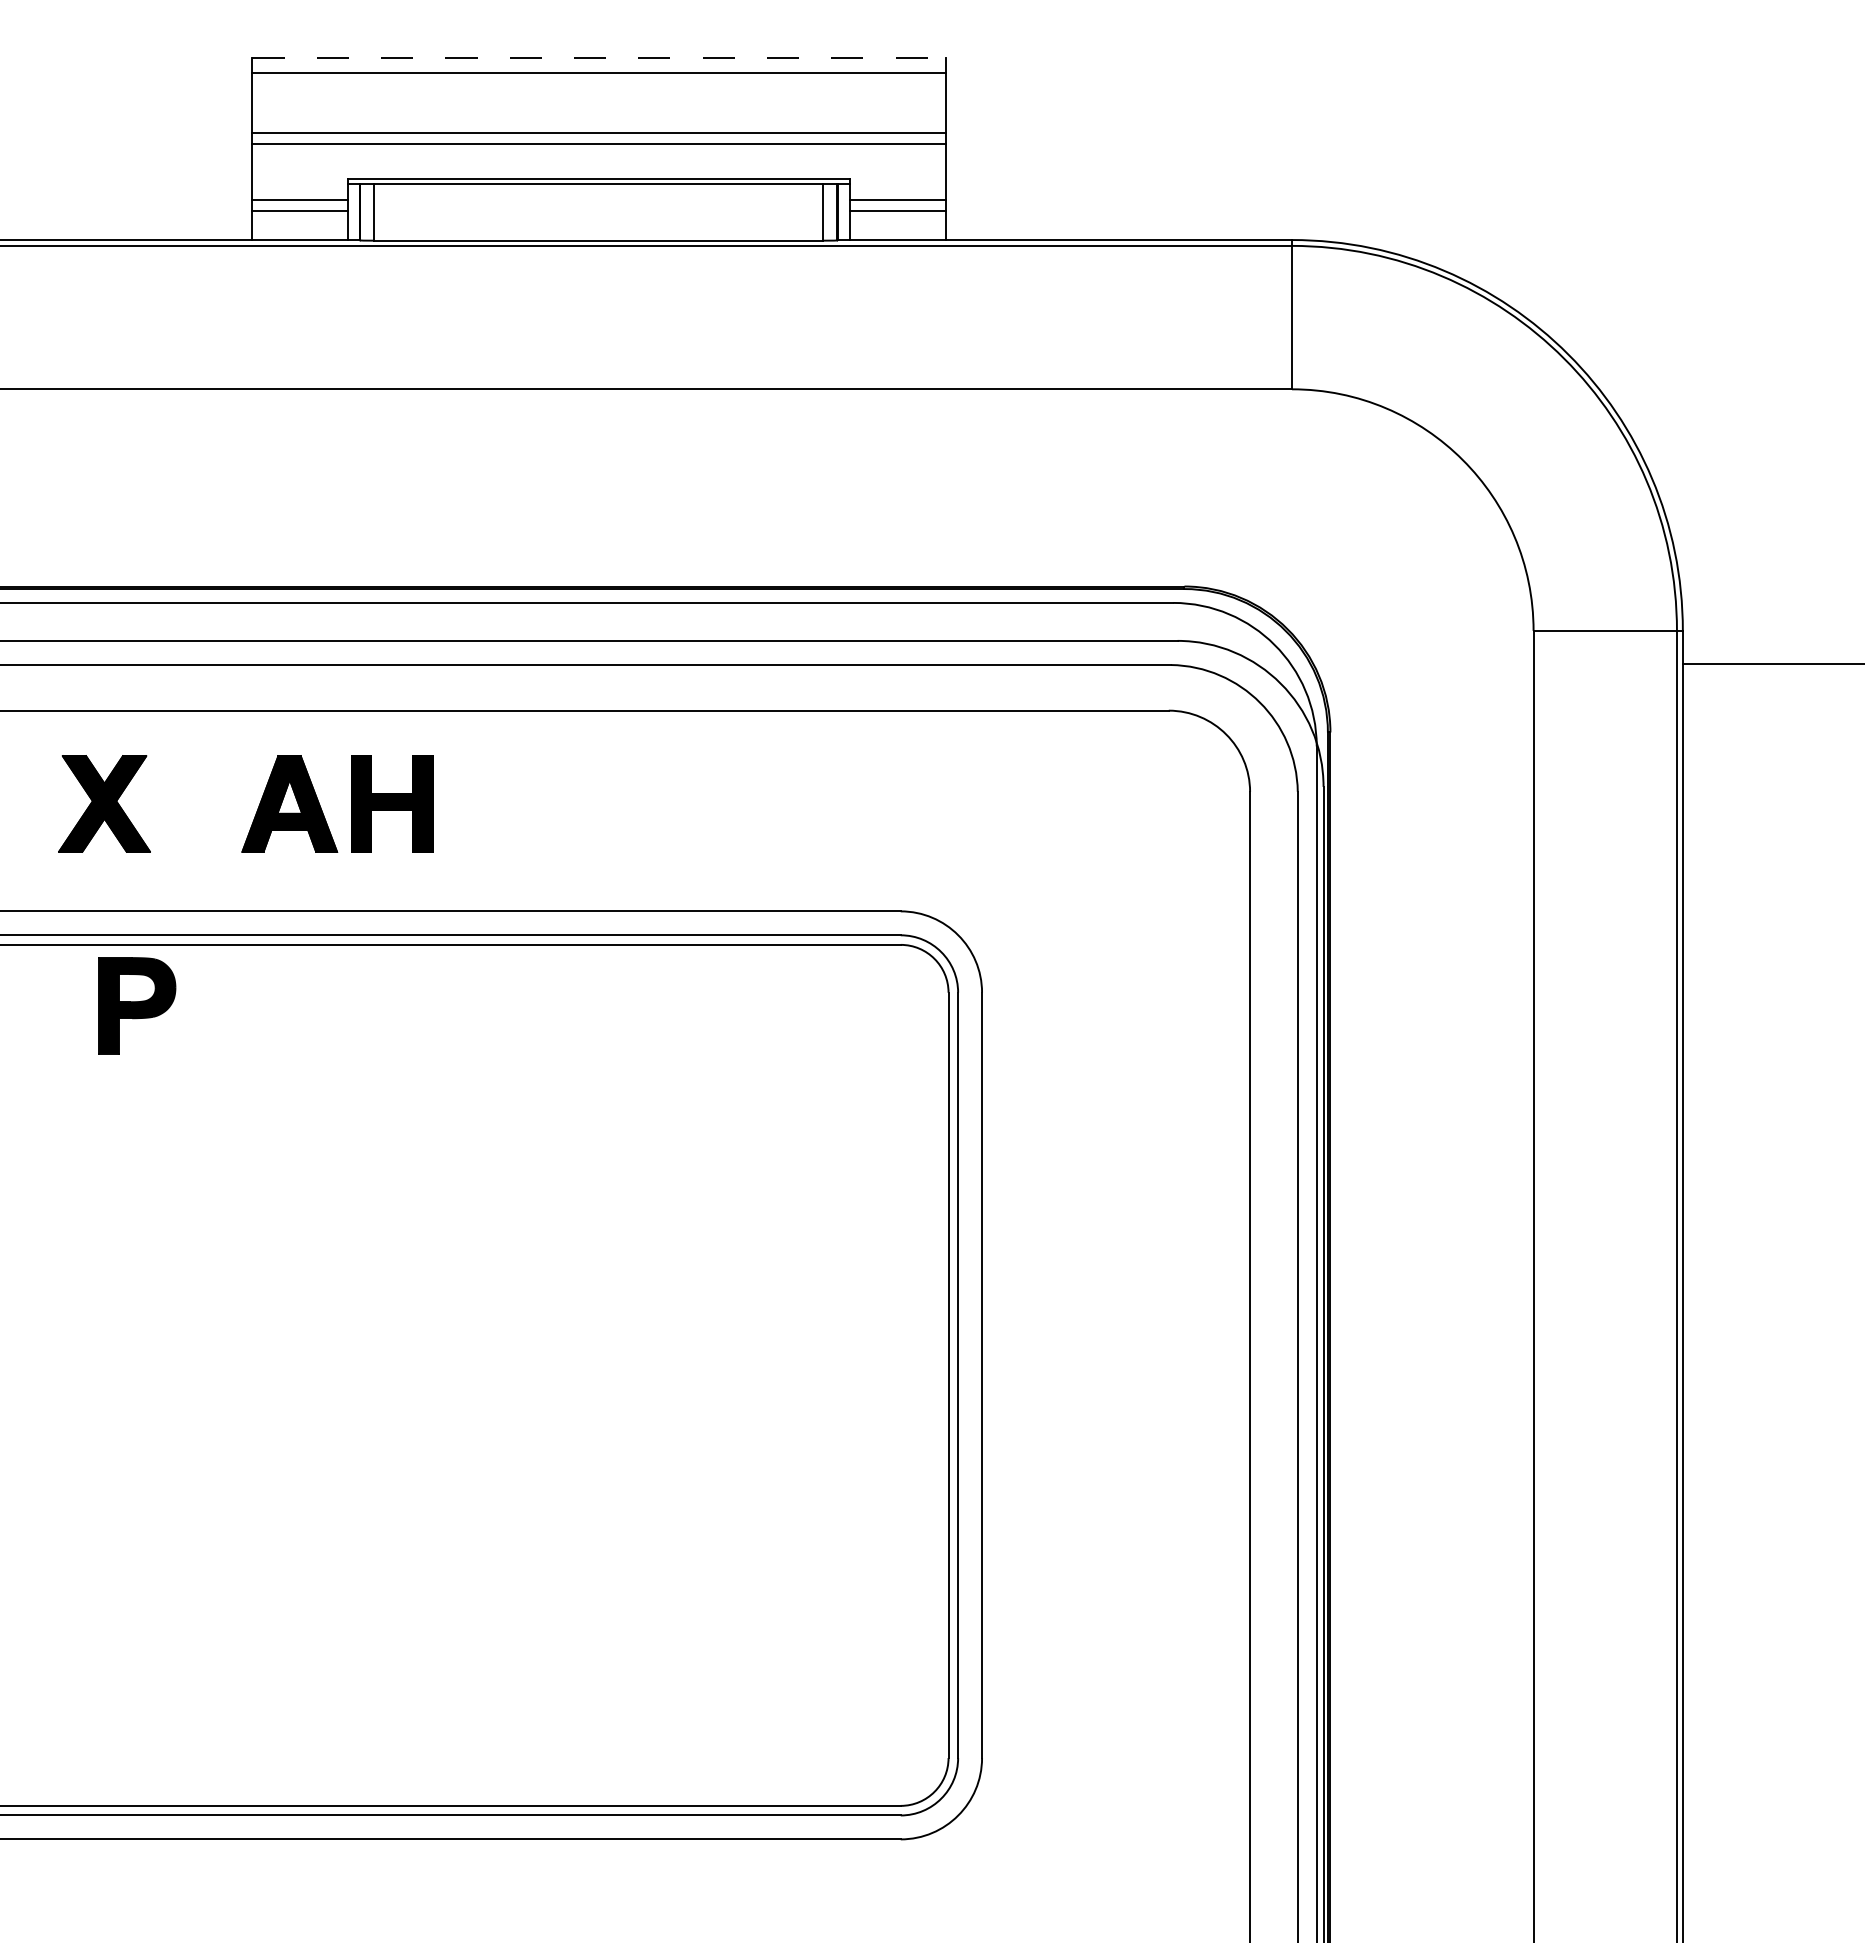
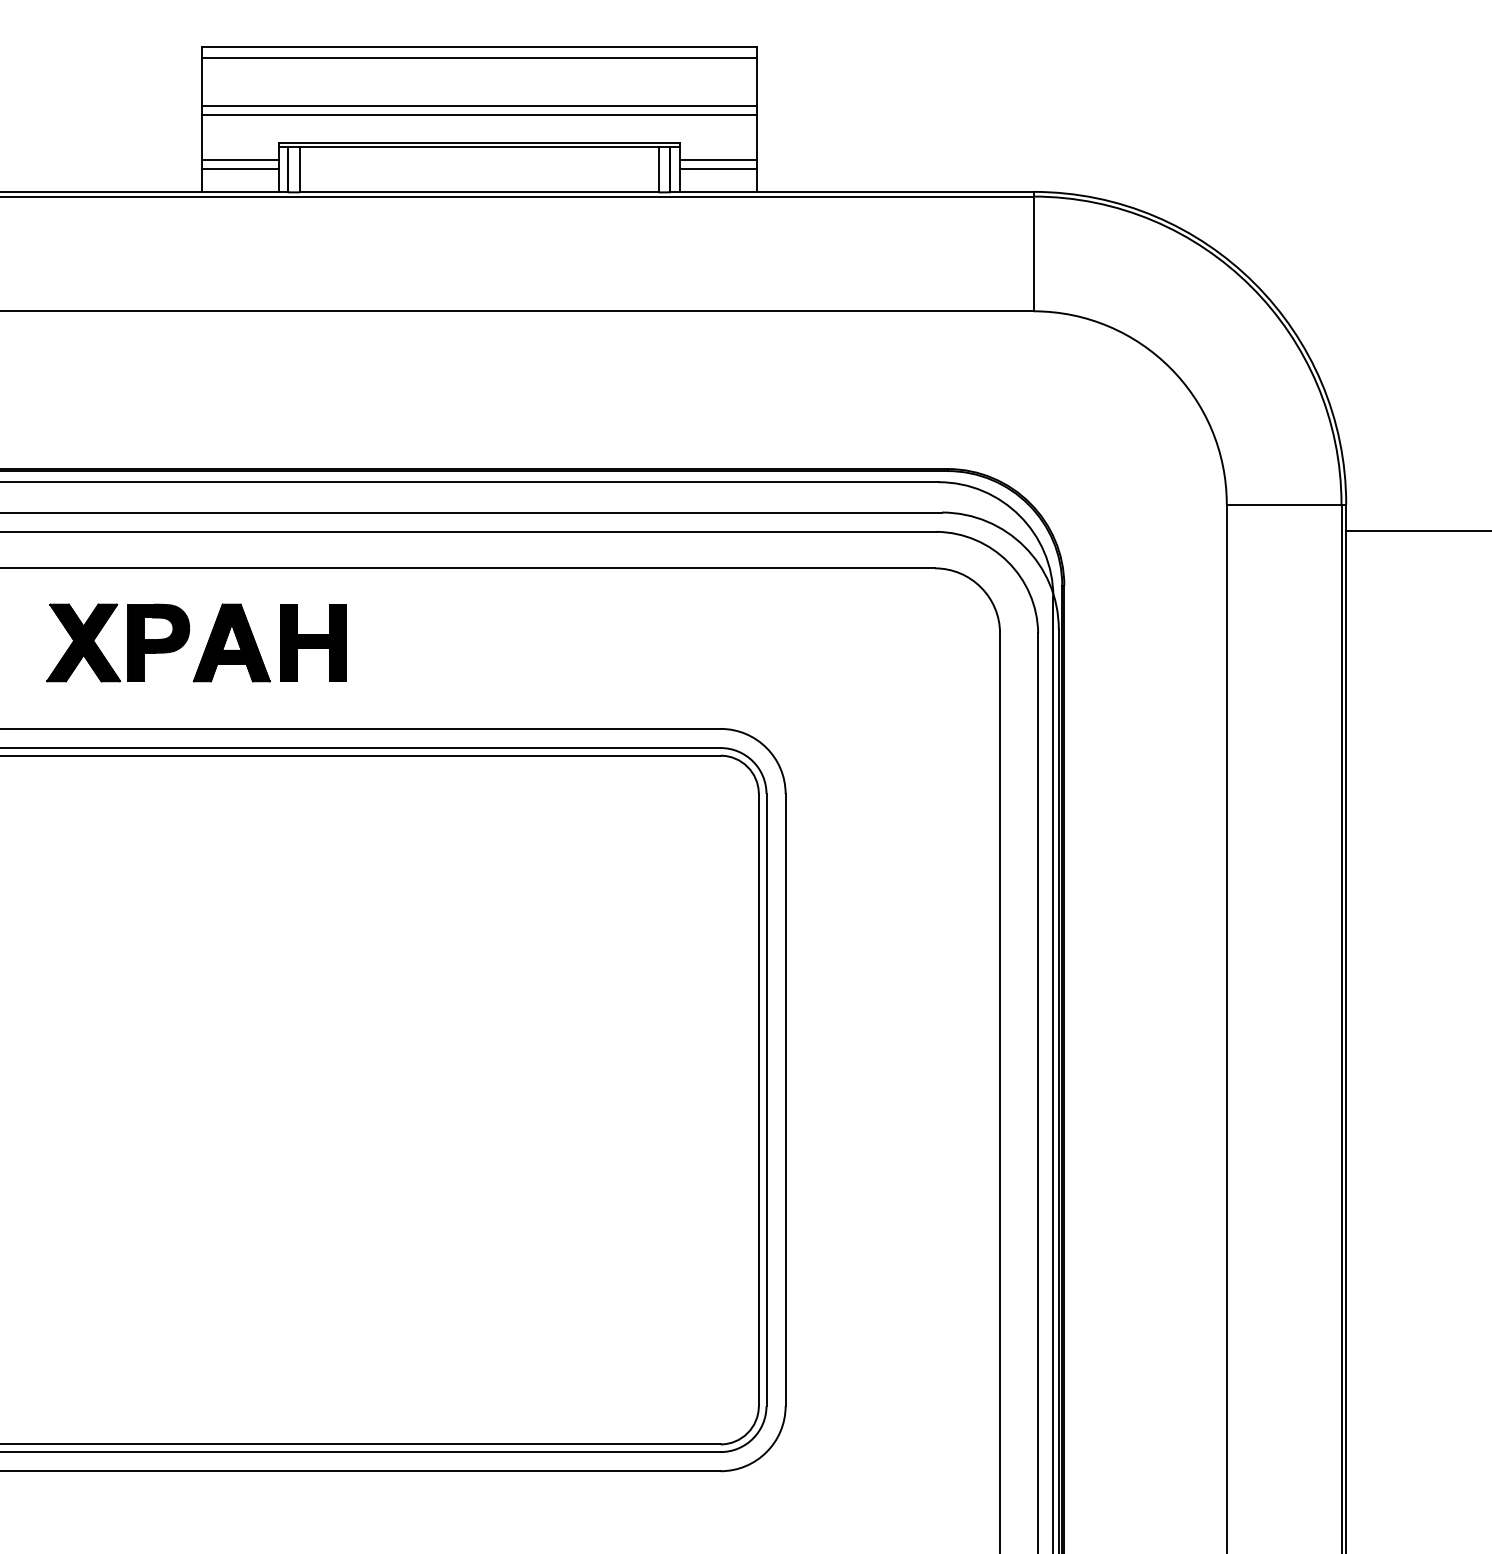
line: (599, 58) -> (479, 46), dashed -> solid
part: (137, 1005) -> (158, 642), moved

